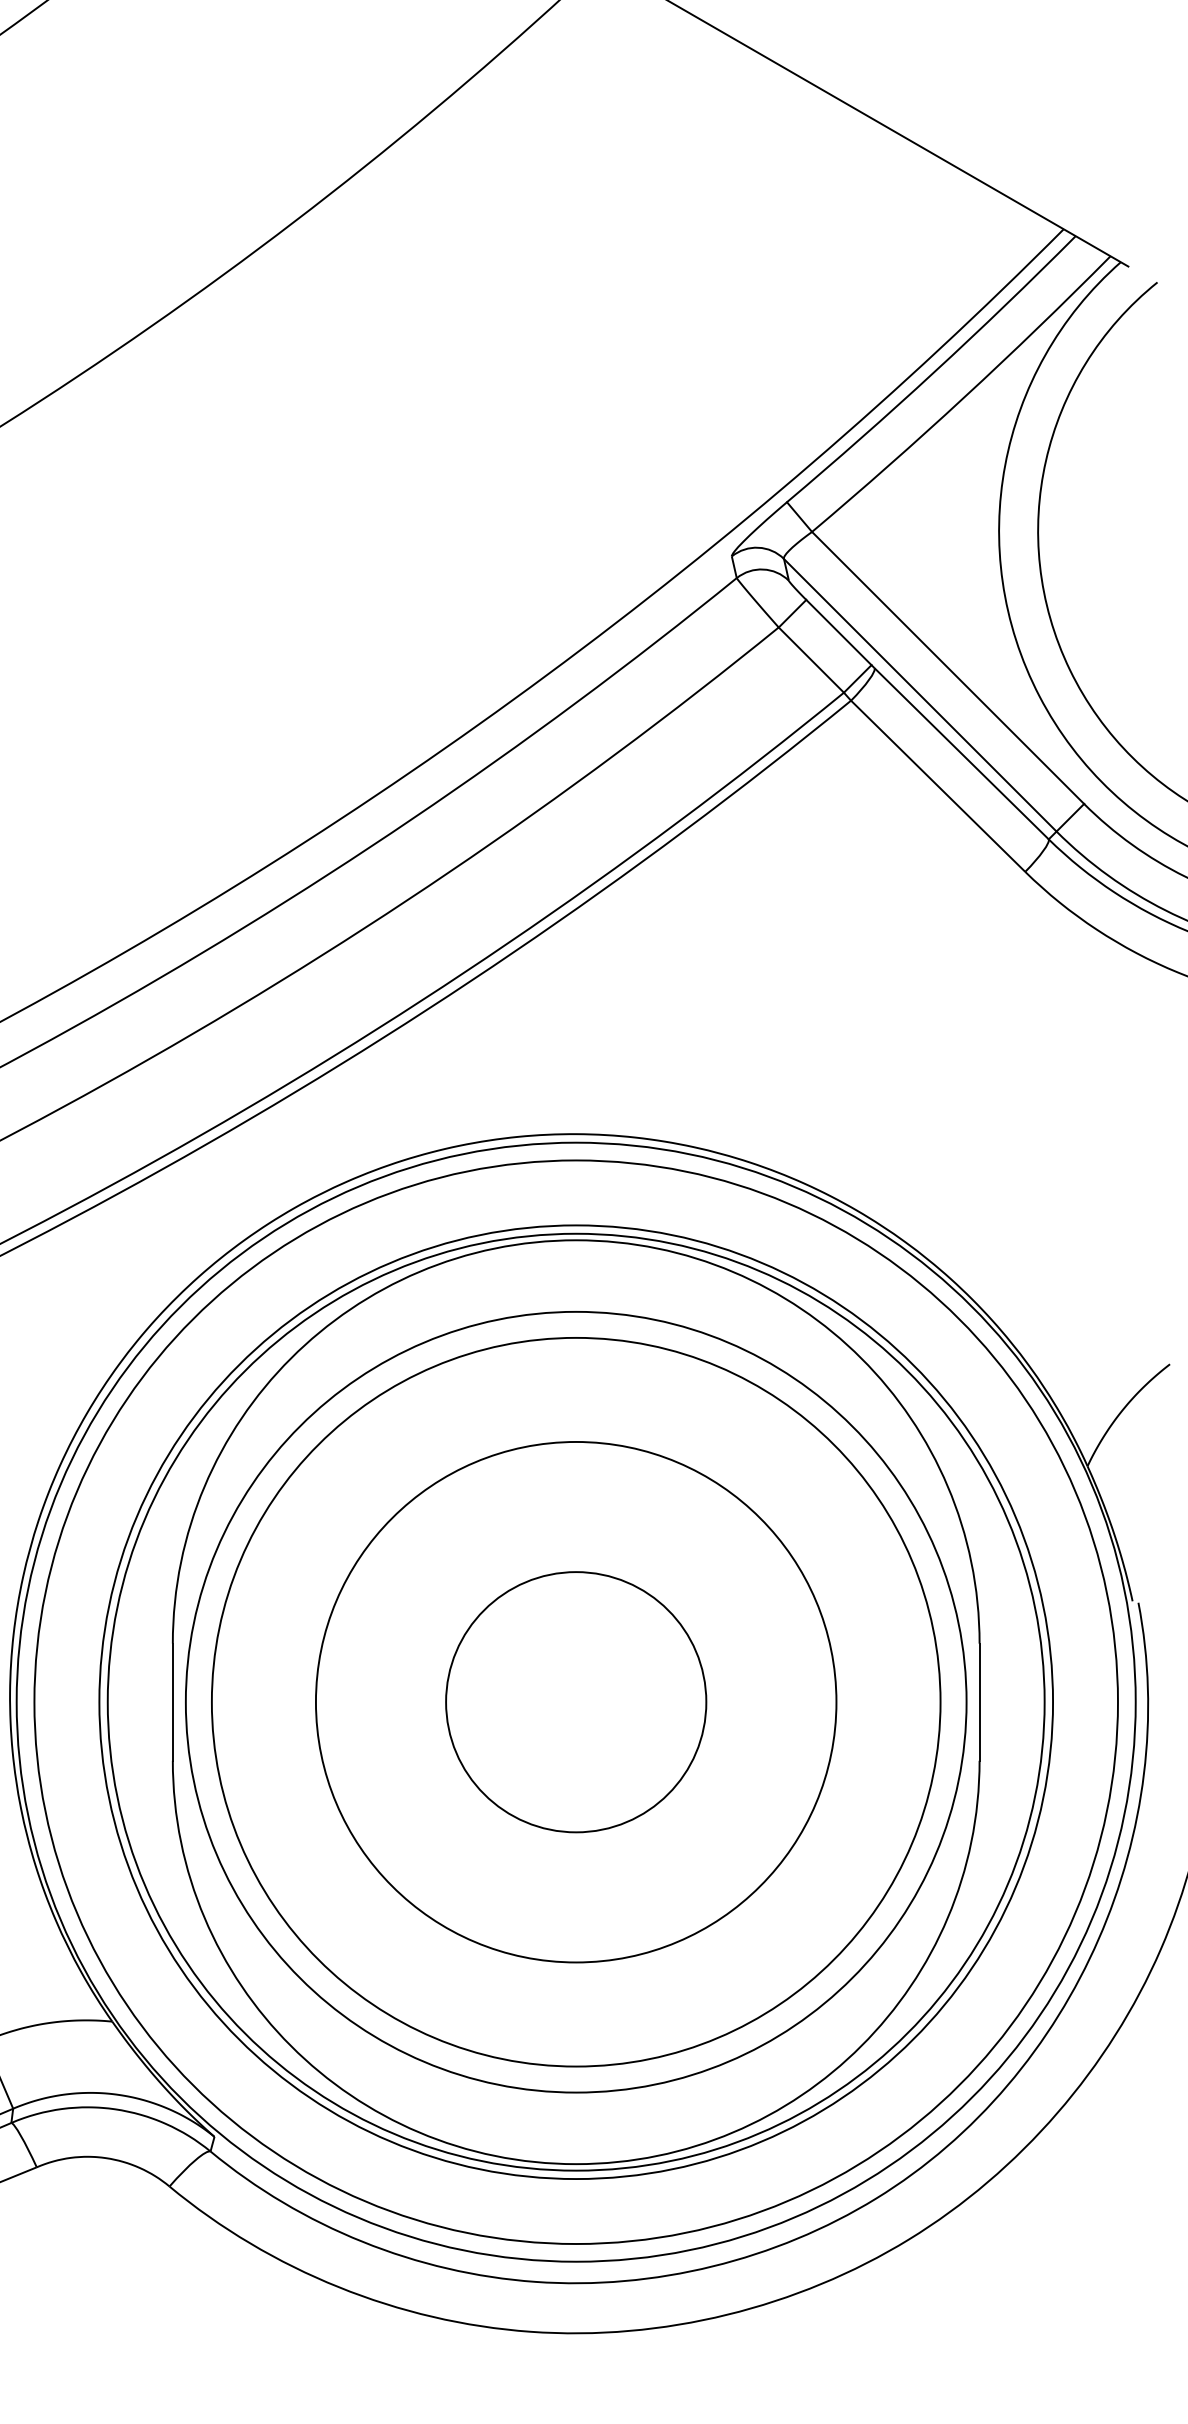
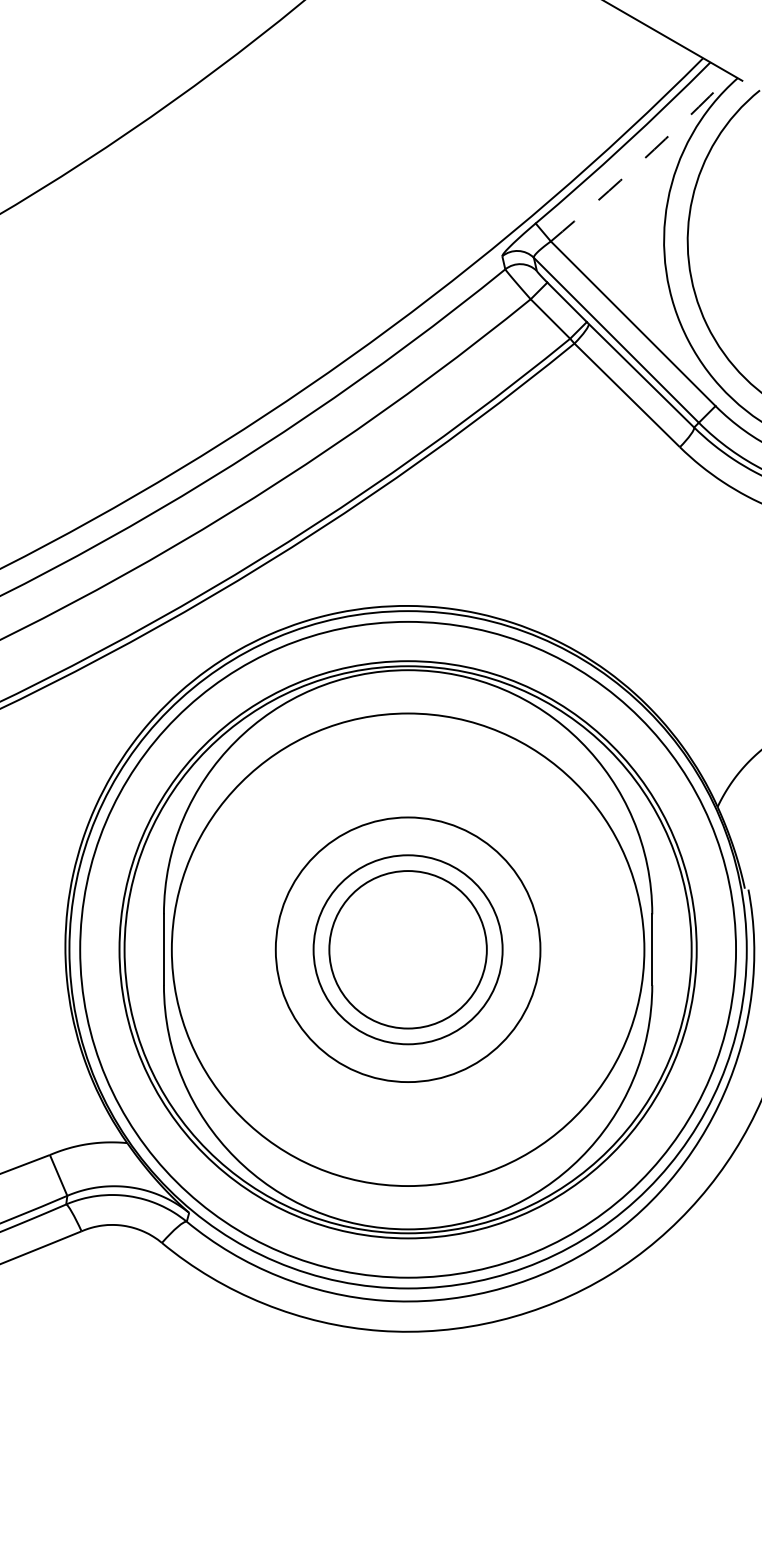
arc: (965, 396) -> (643, 159), solid -> dashed
circle: (575, 1701) -> (407, 949), size x0.6
circle: (575, 1701) -> (407, 949), size x0.6

